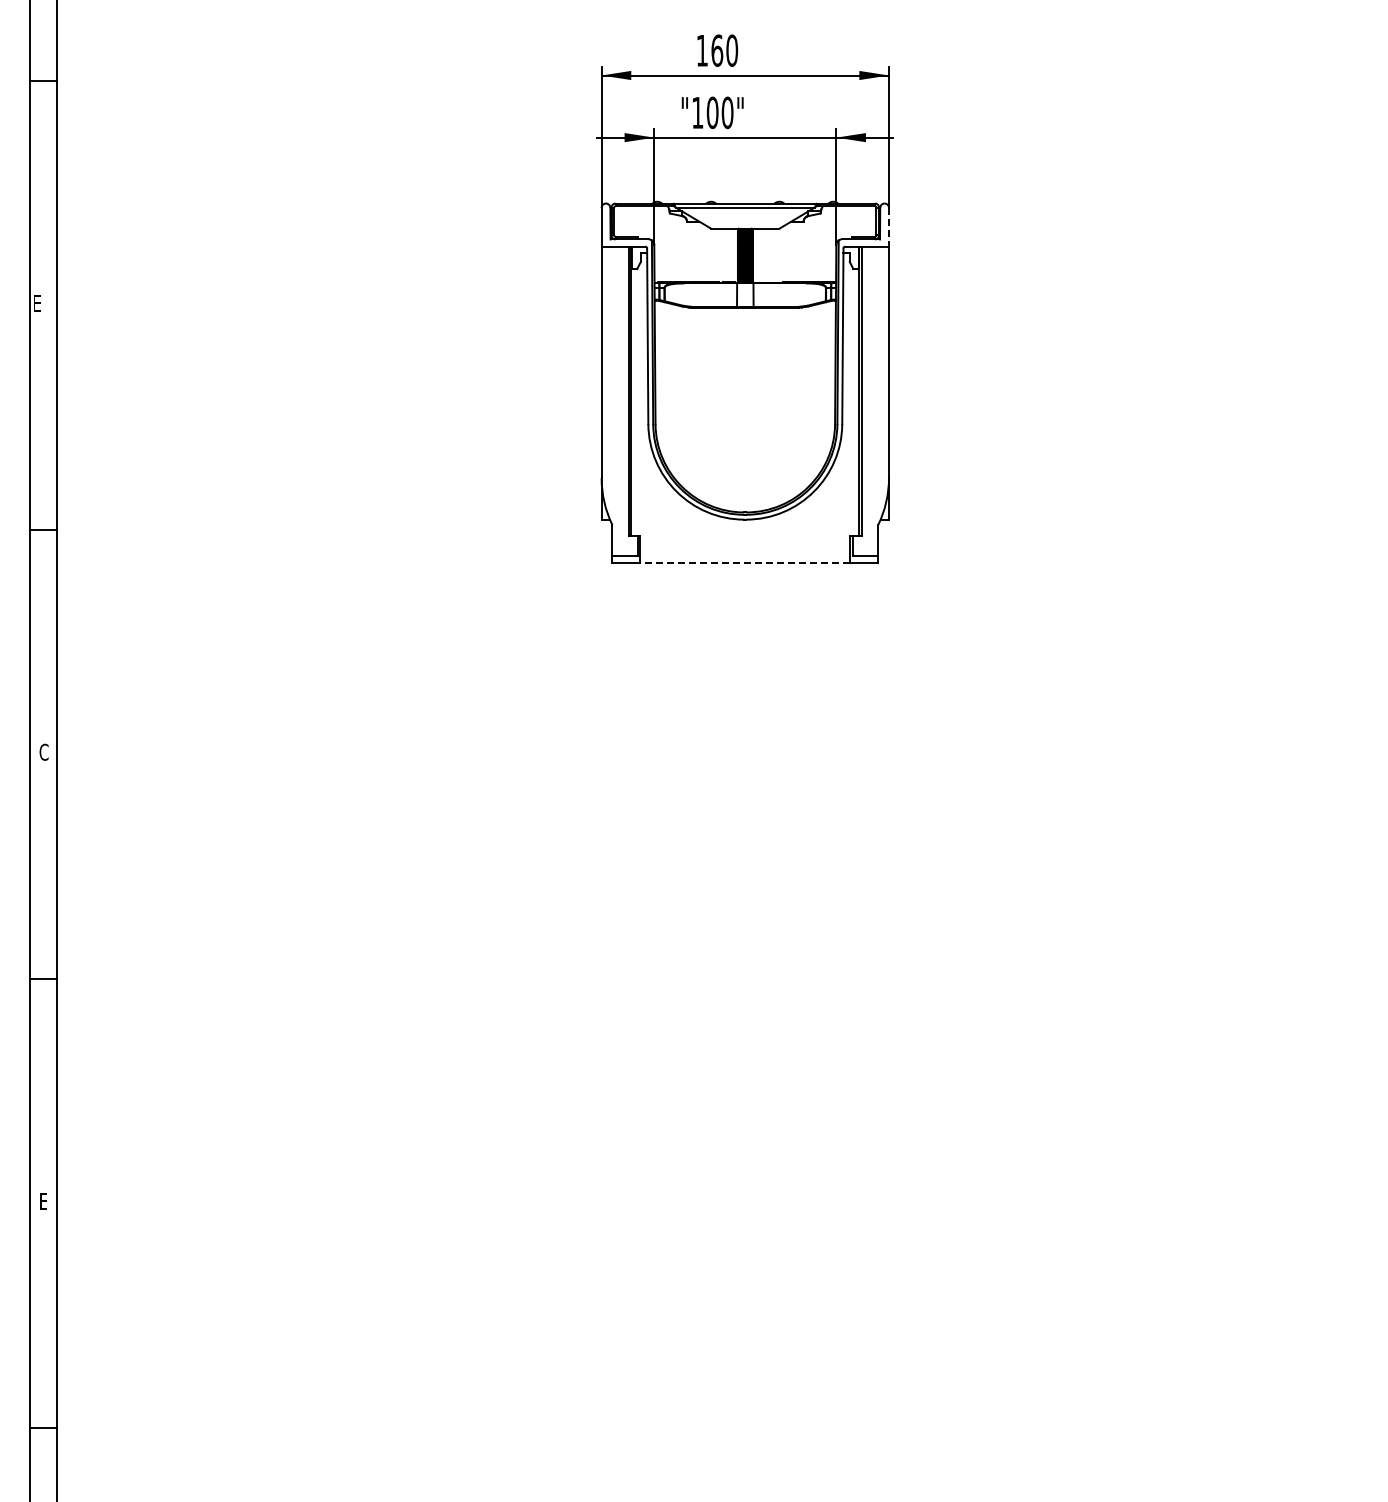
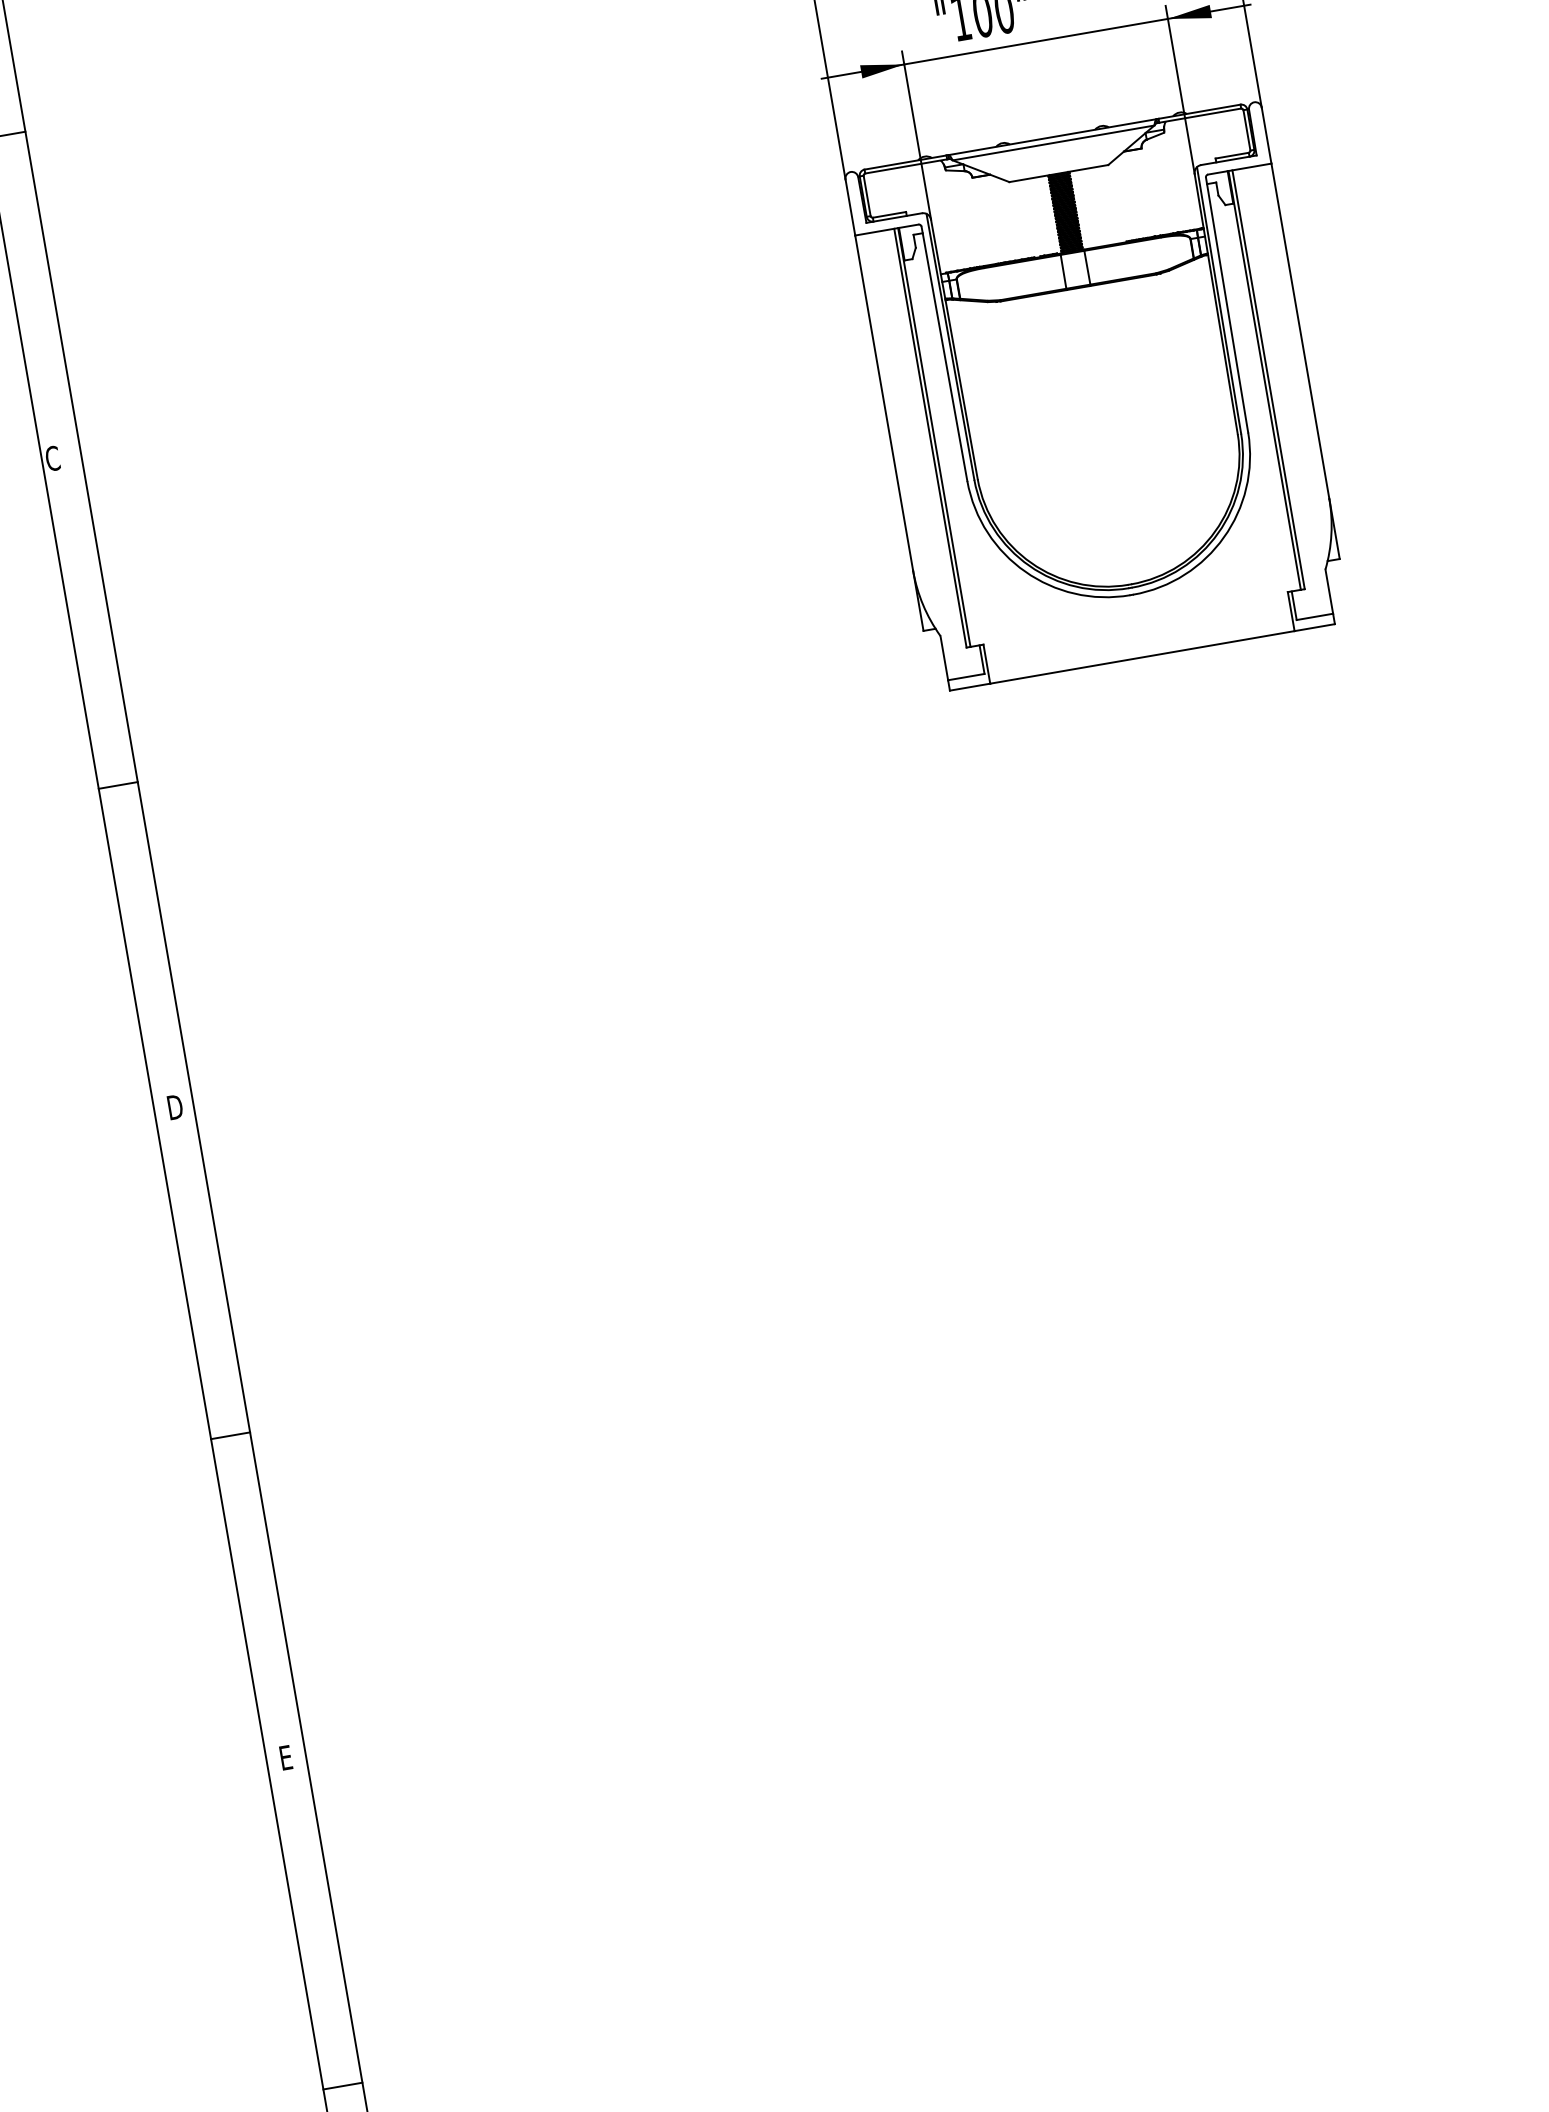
line: (888, 227) -> (1265, 136), dashed -> solid
text: (37, 302) -> (52, 457), E -> C
line: (744, 562) -> (1141, 657), dashed -> solid
text: (44, 751) -> (174, 1106), C -> D

